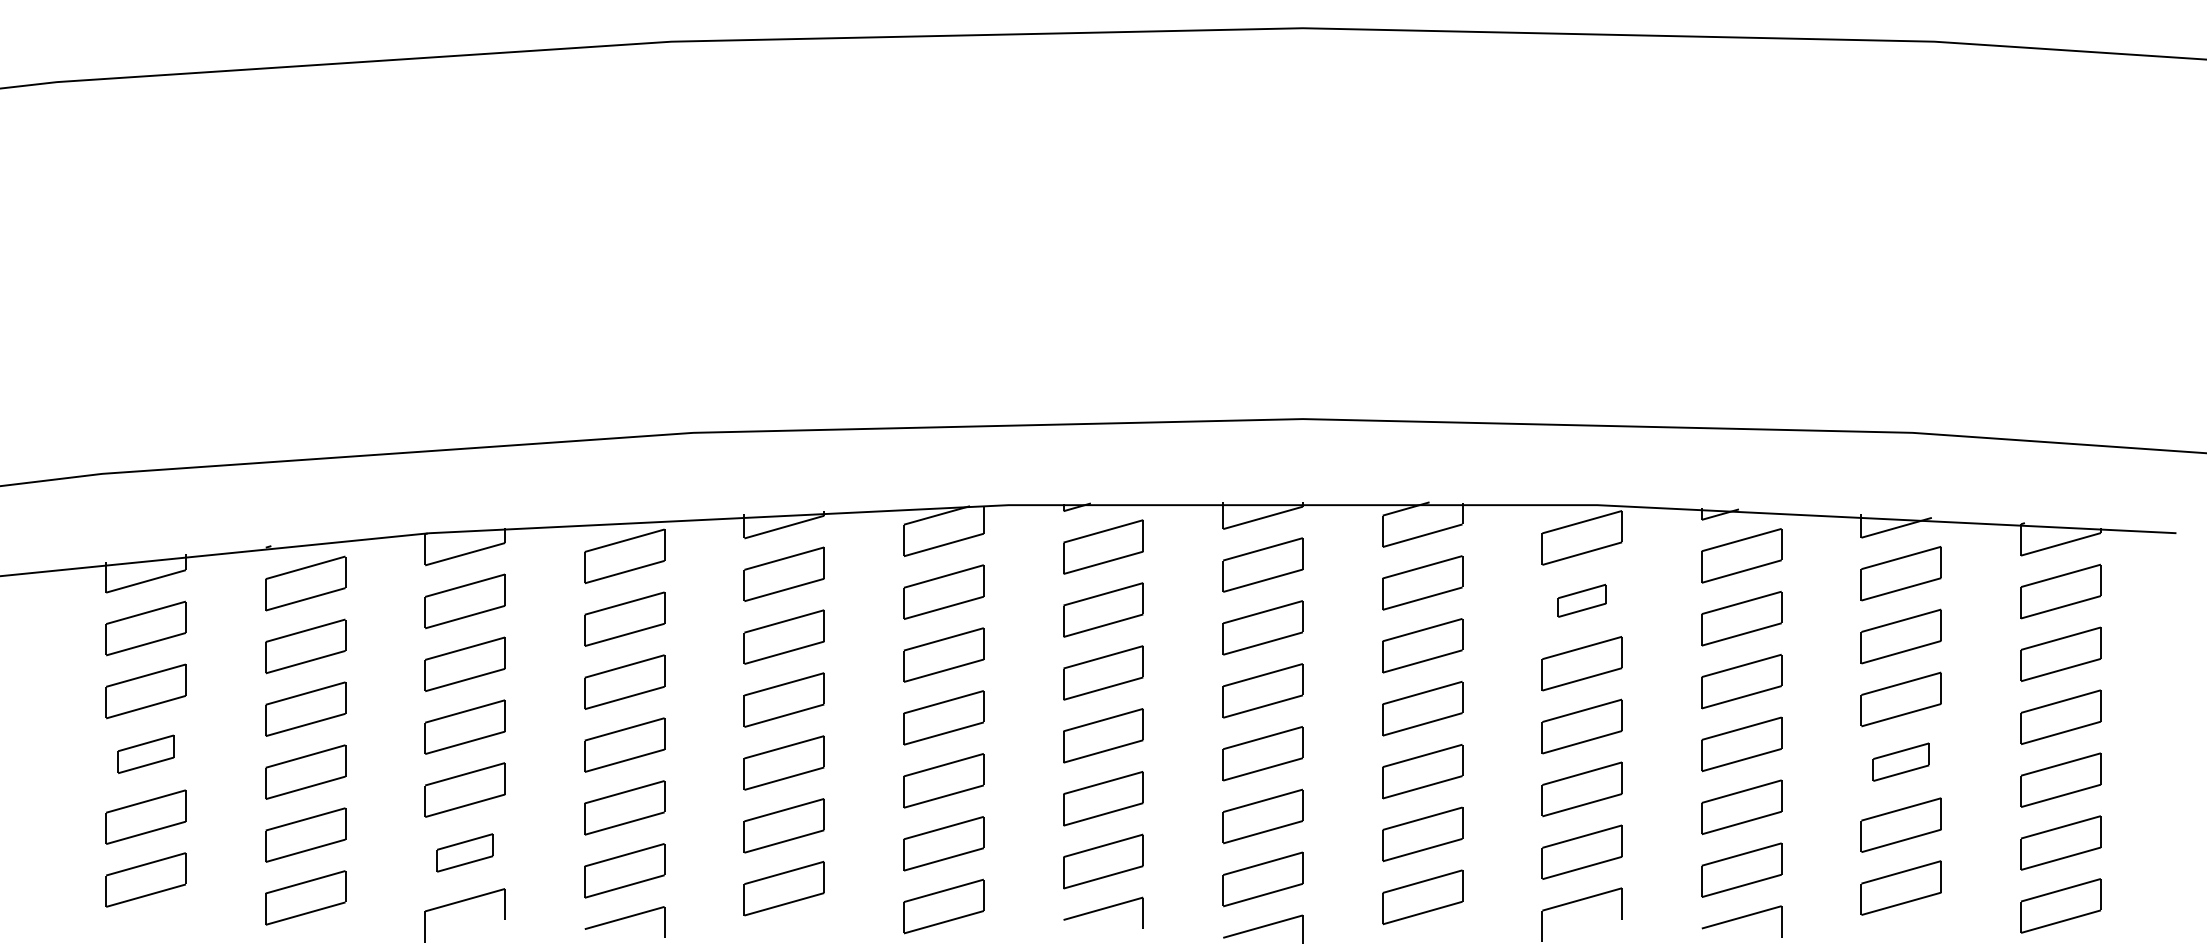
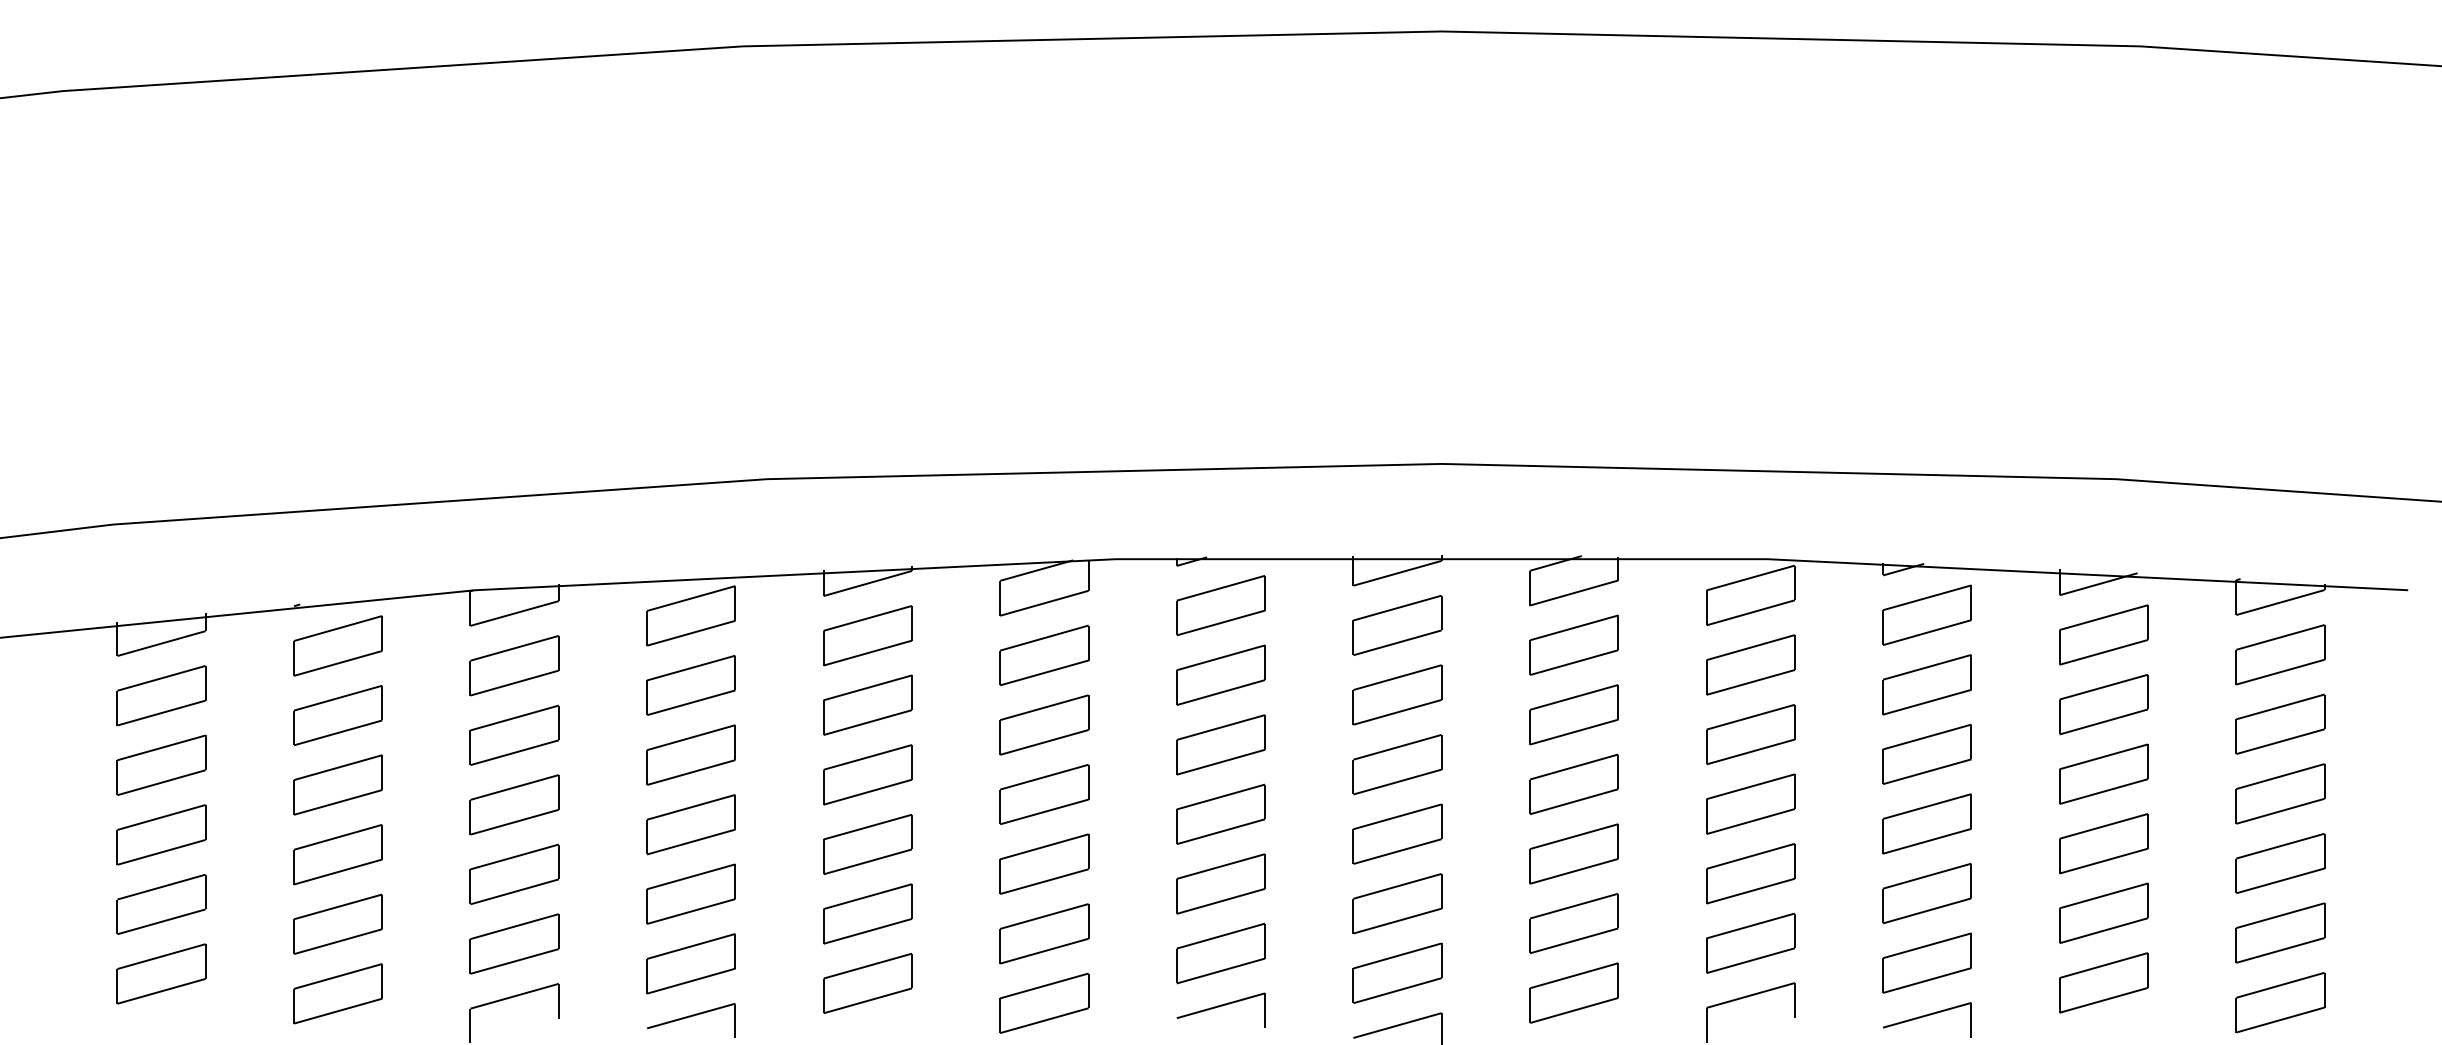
part: (1581, 600) -> (1749, 664), size x1.67
part: (145, 754) -> (160, 835), size x1.43
part: (1900, 761) -> (2102, 842), size x1.43
part: (464, 852) -> (513, 943), size x1.43

